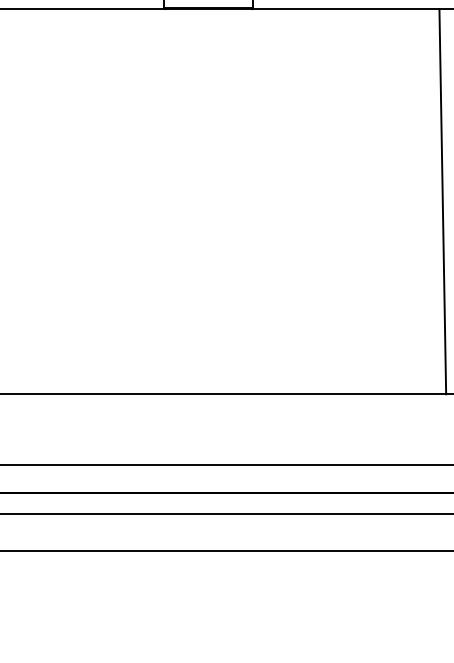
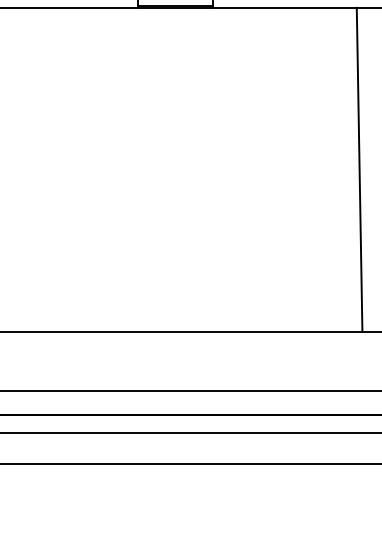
line: (442, 201) -> (359, 169), moved

